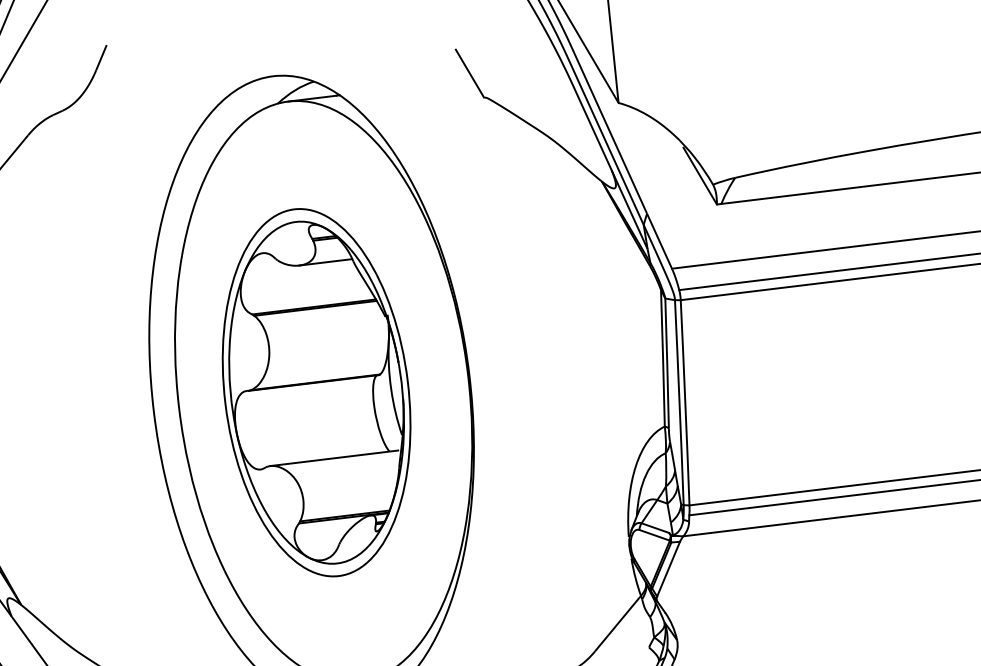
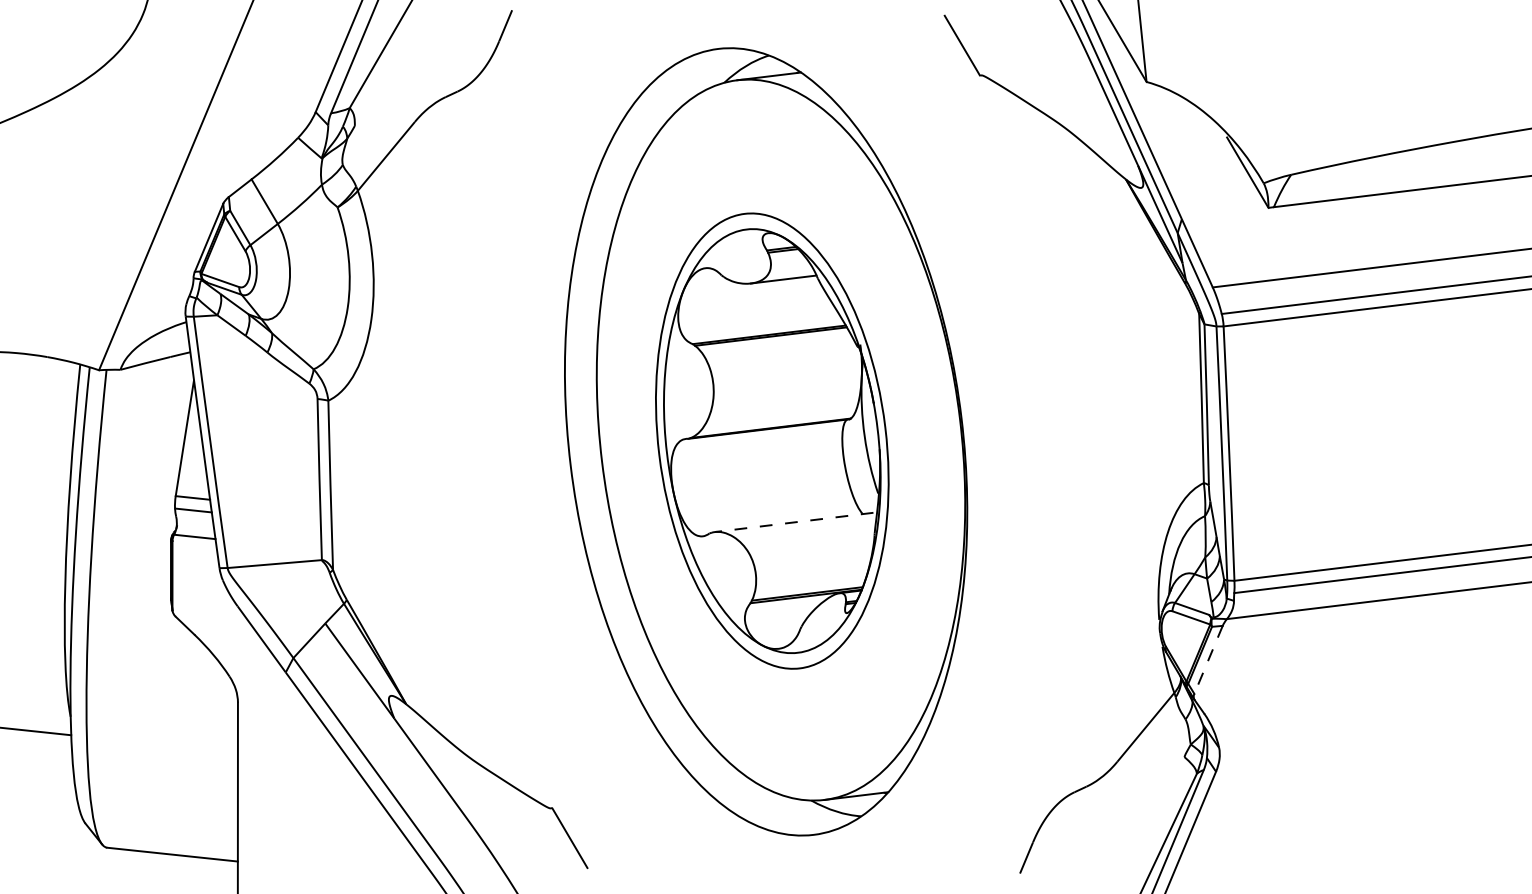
line: (334, 458) -> (794, 522), solid -> dashed
line: (668, 568) -> (1208, 659), solid -> dashed

